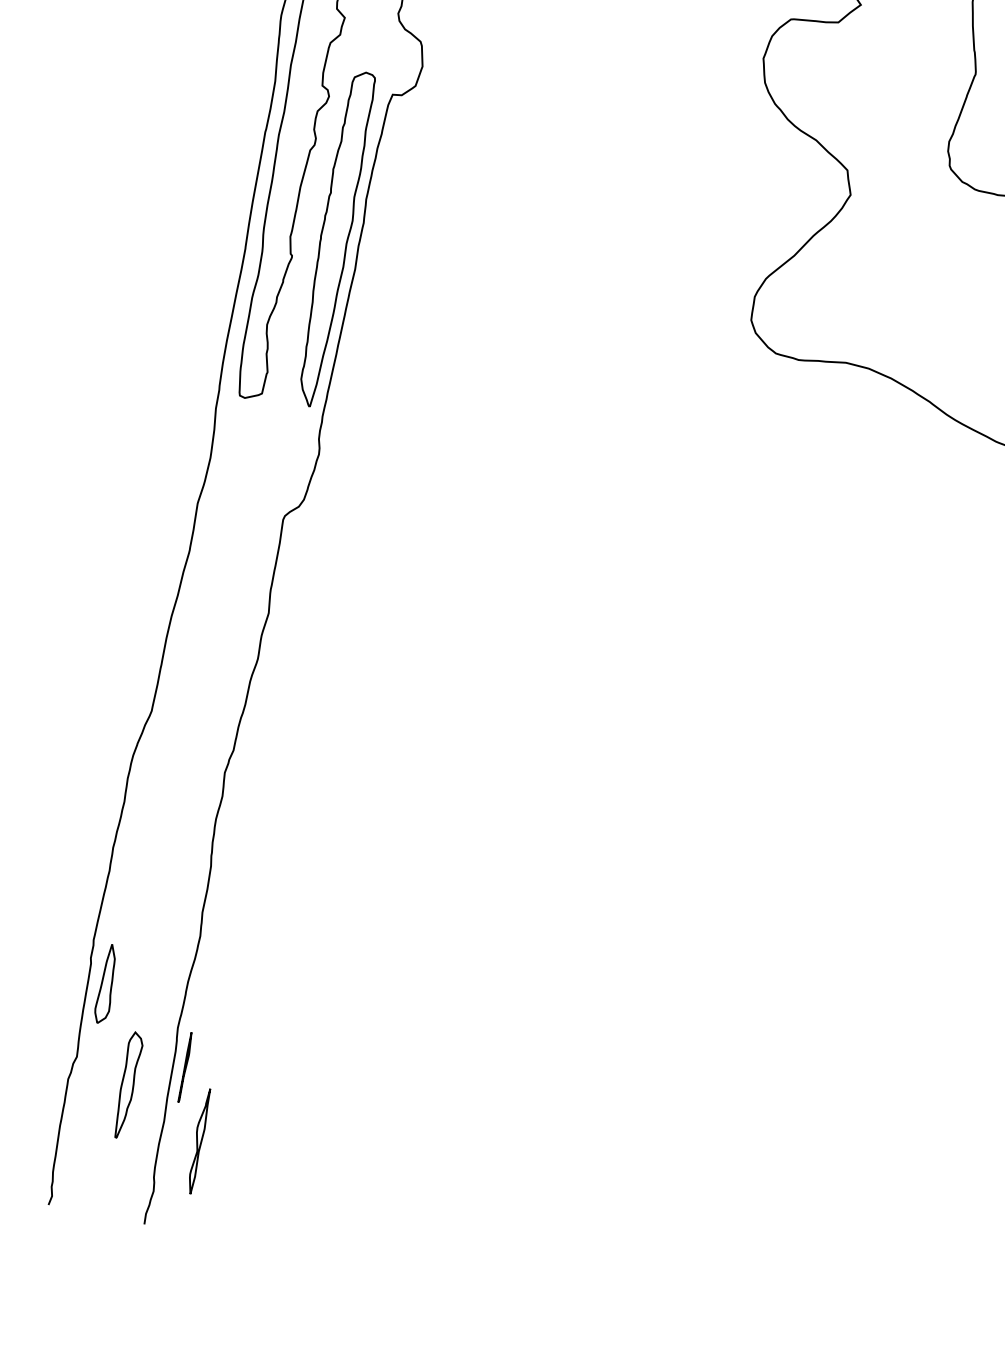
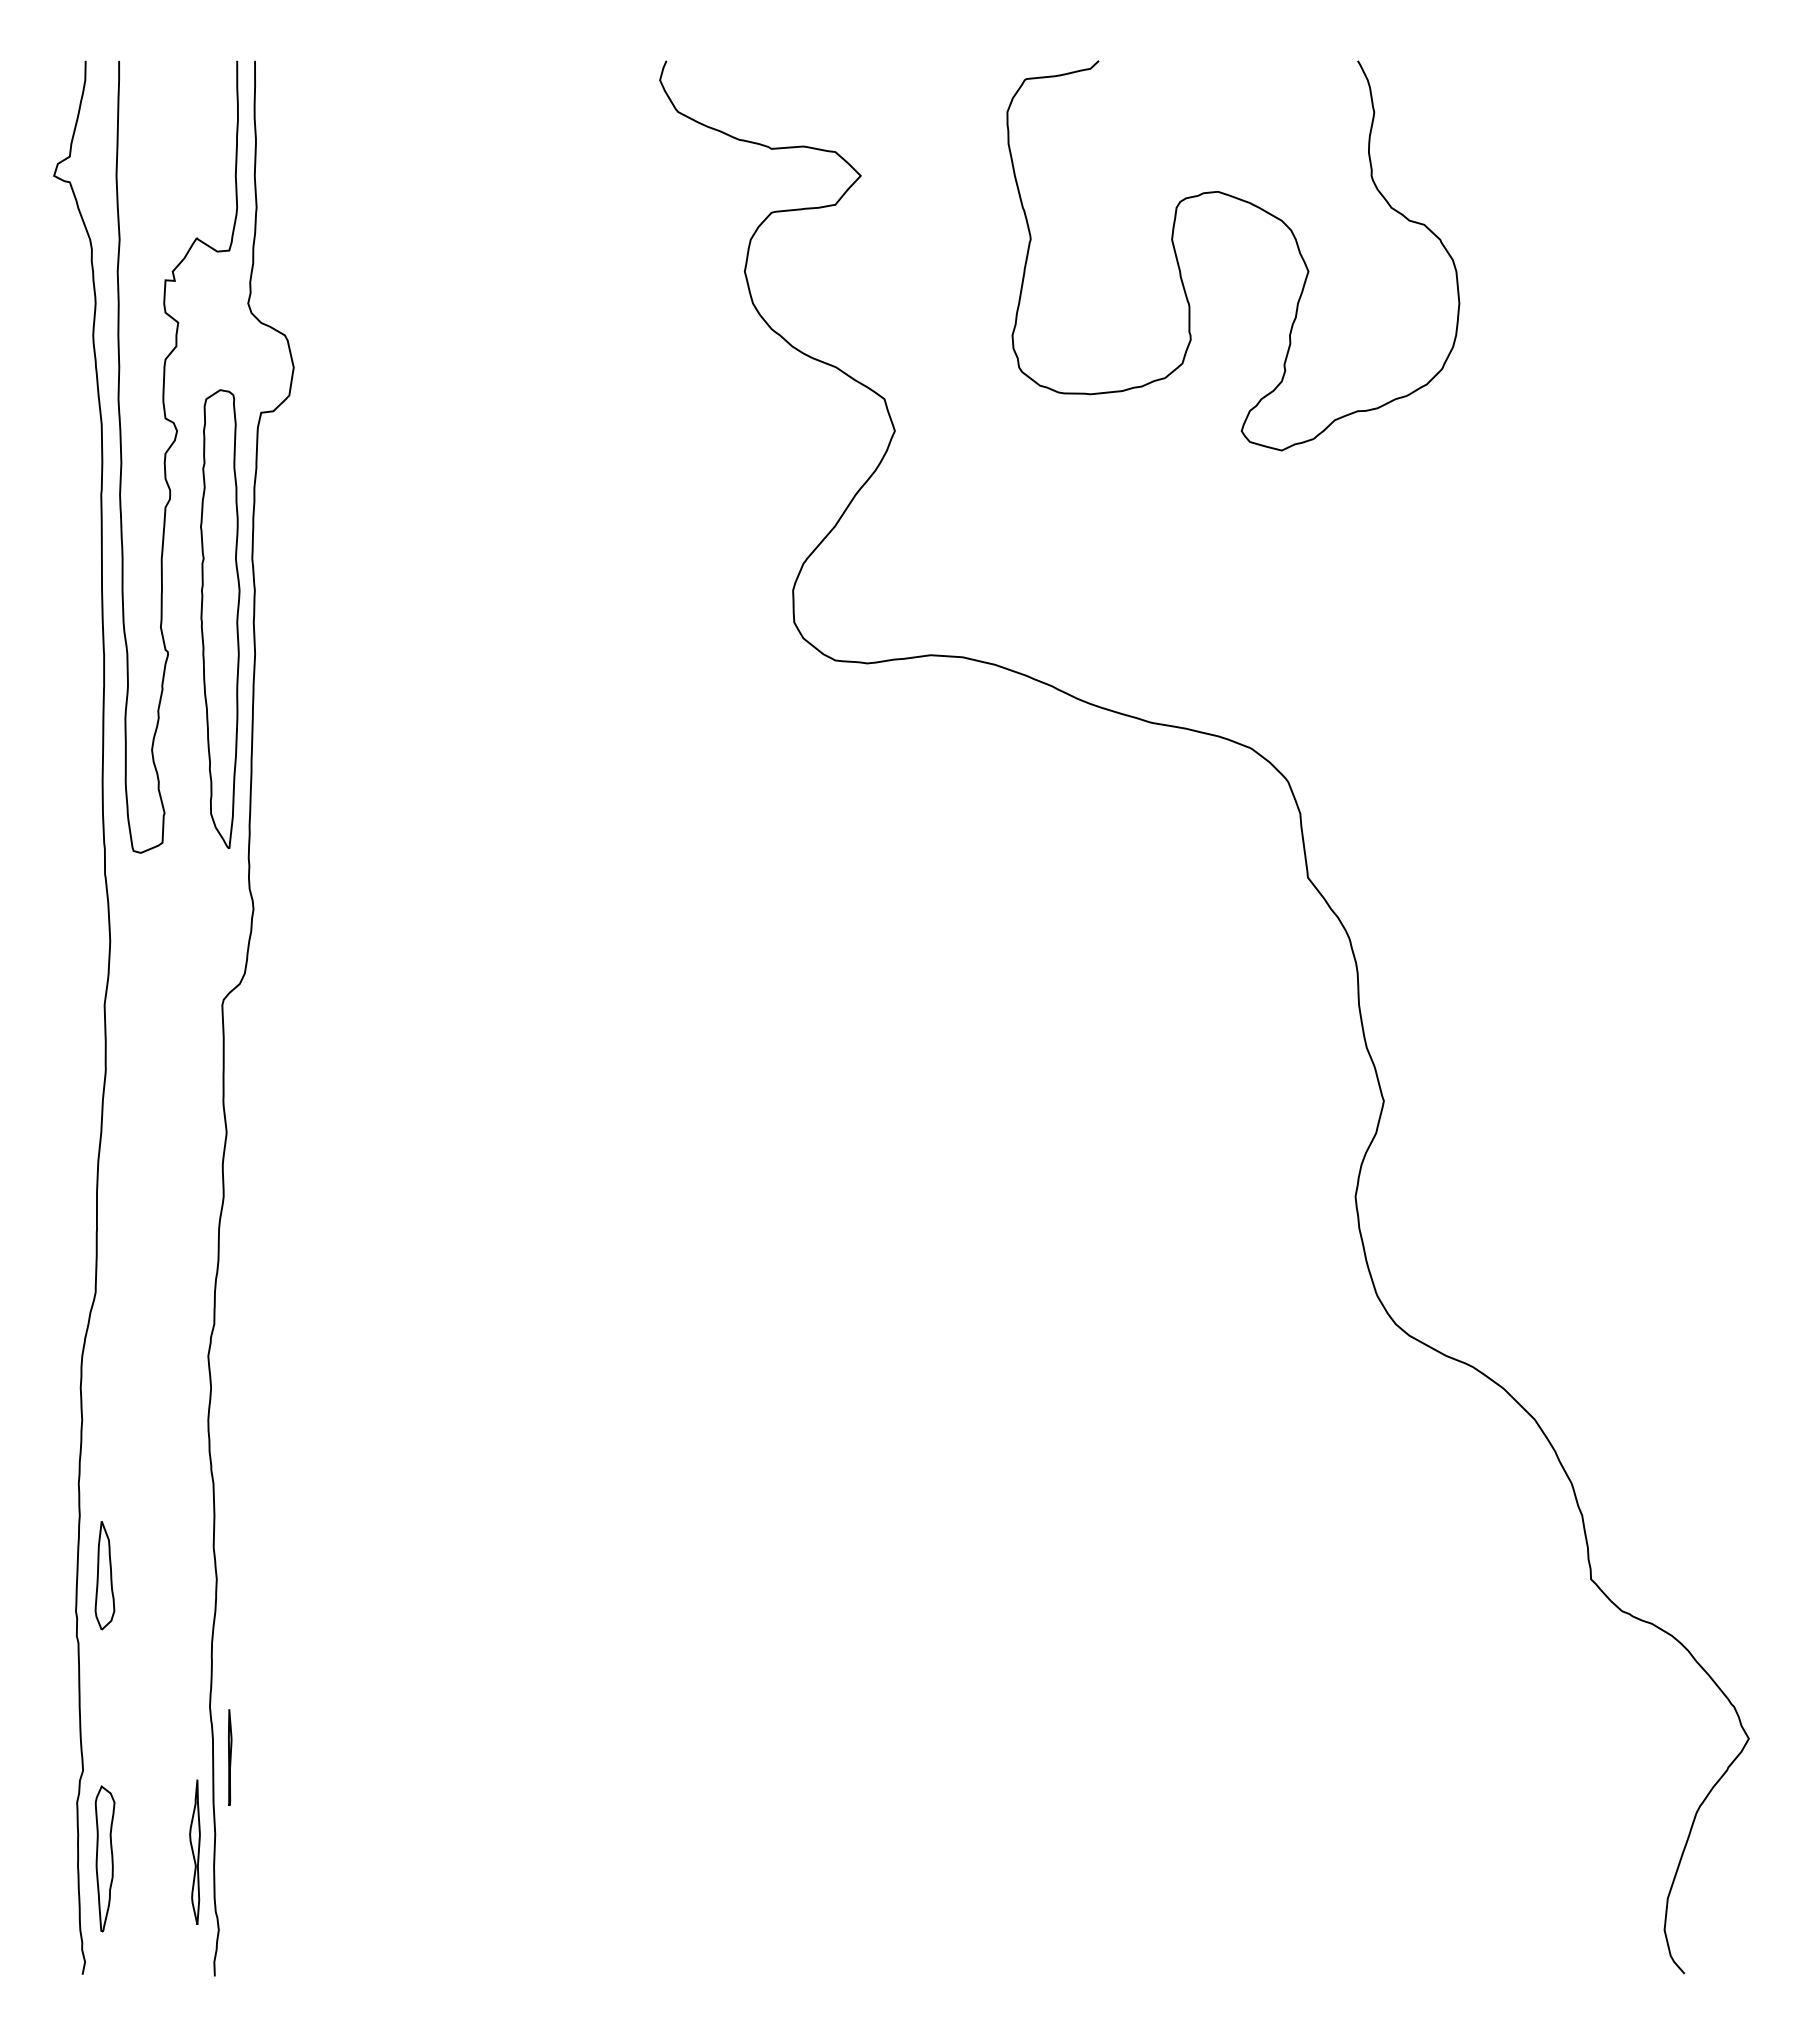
part: (106, 984) -> (104, 1575), moved
part: (127, 1085) -> (104, 1858), moved
part: (198, 1140) -> (194, 1851), moved

